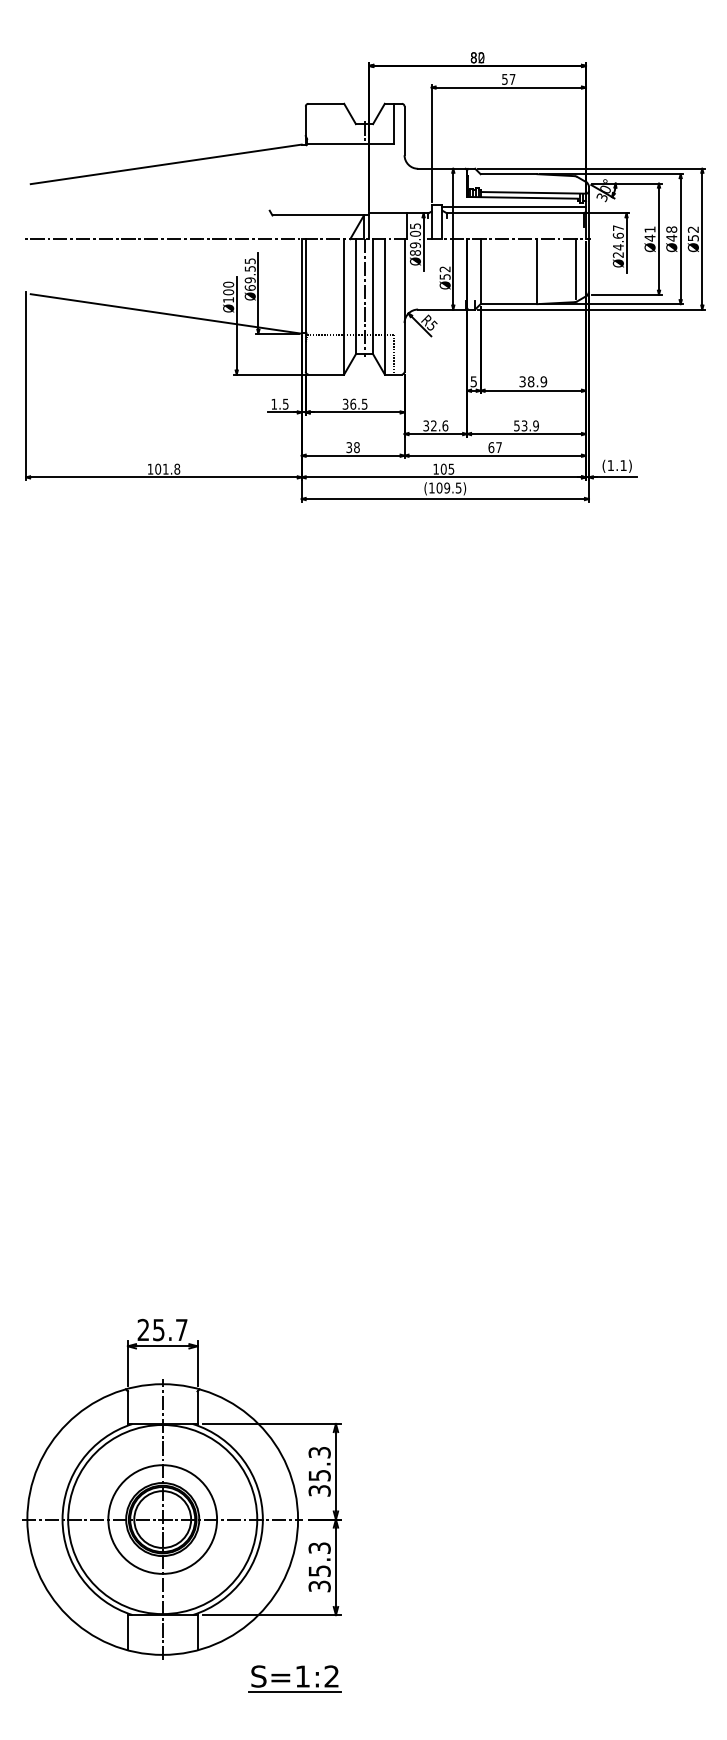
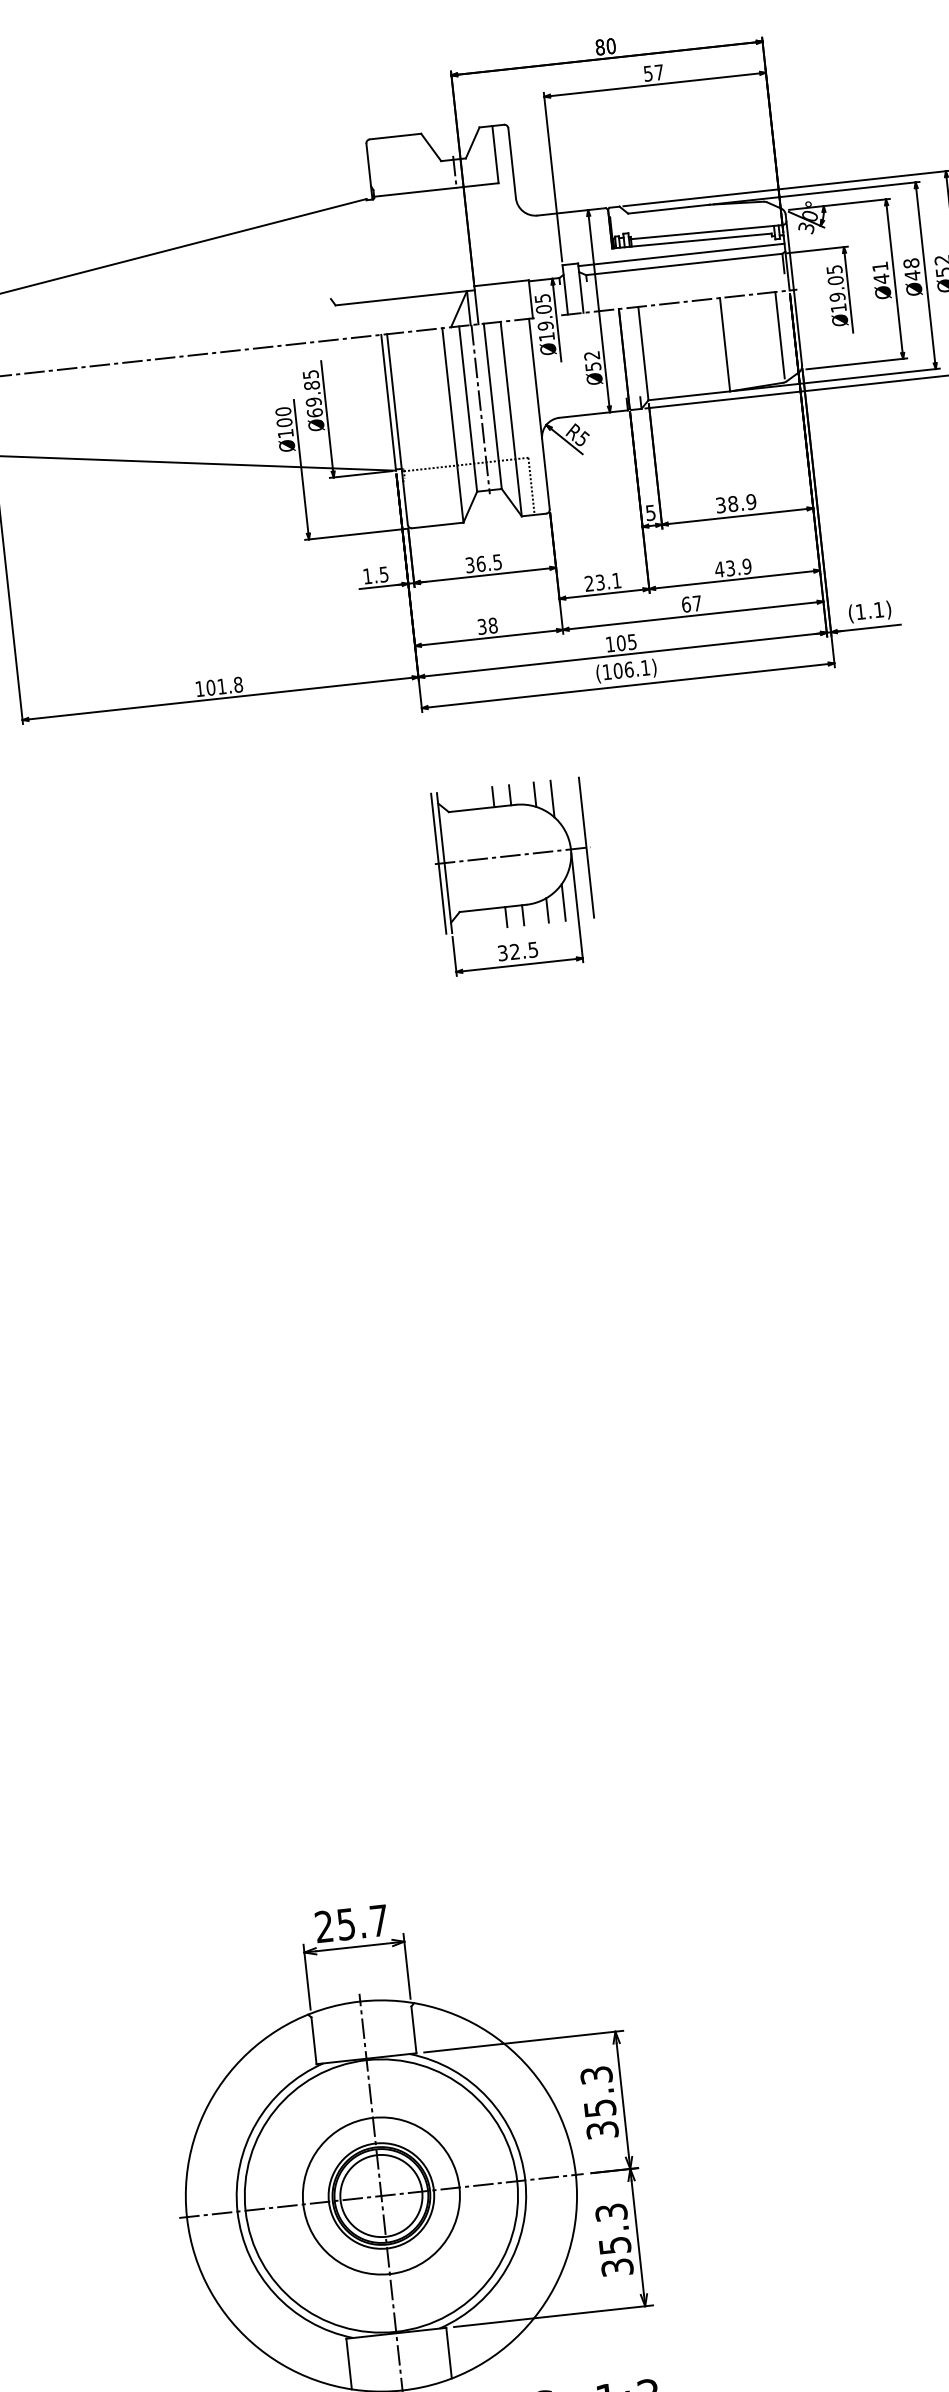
text: (481, 57) -> (611, 45), 82 -> 80
text: (617, 241) -> (835, 288), Ø24.67 -> Ø19.05
text: (415, 252) -> (546, 336), Ø89.05 -> Ø19.05
text: (249, 268) -> (310, 385), Ø69.55 -> Ø69.85
text: (435, 425) -> (602, 581), 32.6 -> 23.1
text: (516, 425) -> (718, 569), 53.9 -> 43.9
text: (452, 487) -> (636, 668), (109.5) -> (106.1)
part: (352, 622) -> (514, 877), added

